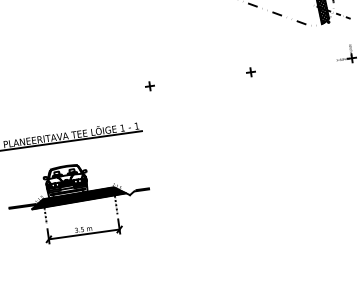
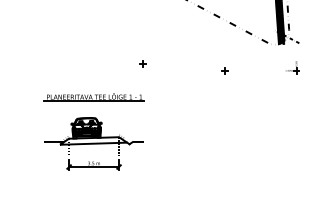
part: (149, 86) -> (142, 63), moved
hatch: (78, 196) -> (93, 140), removed

